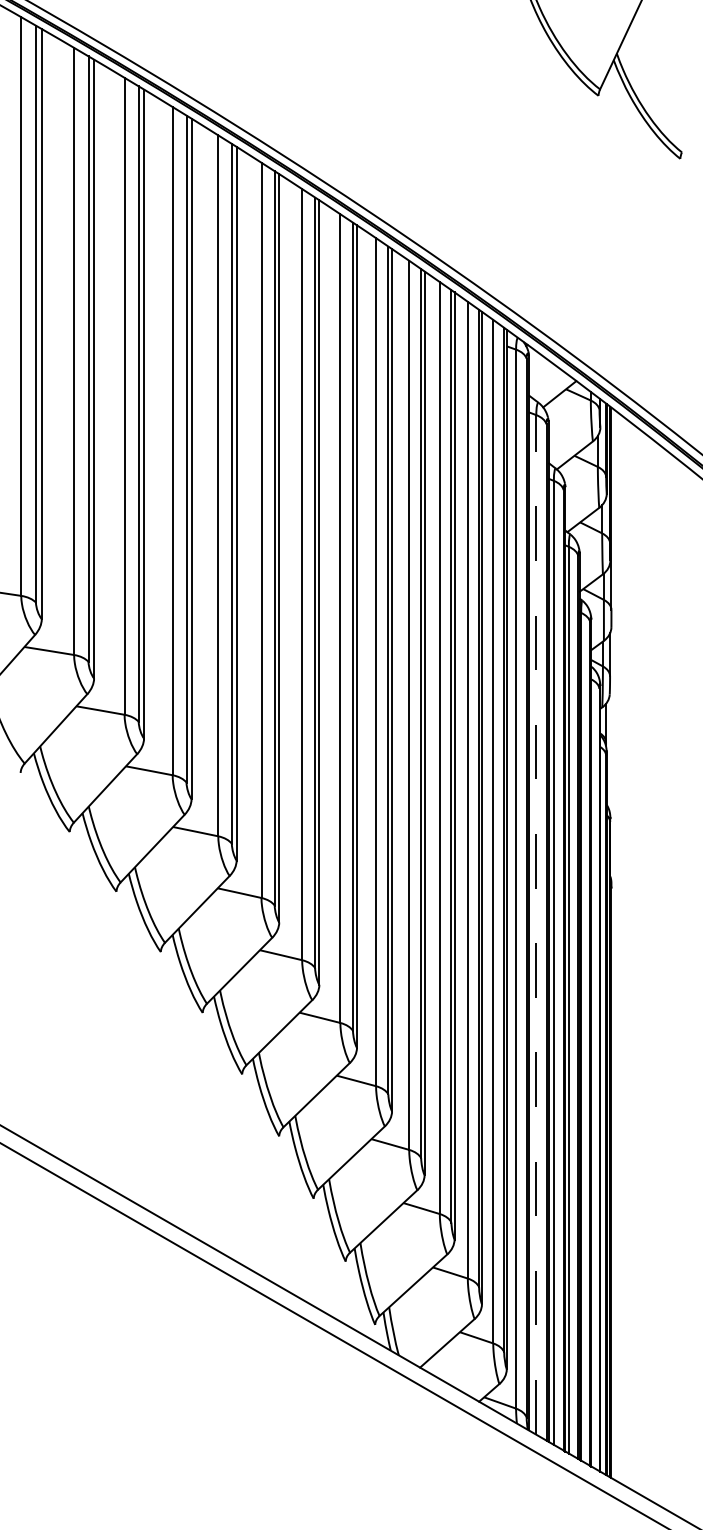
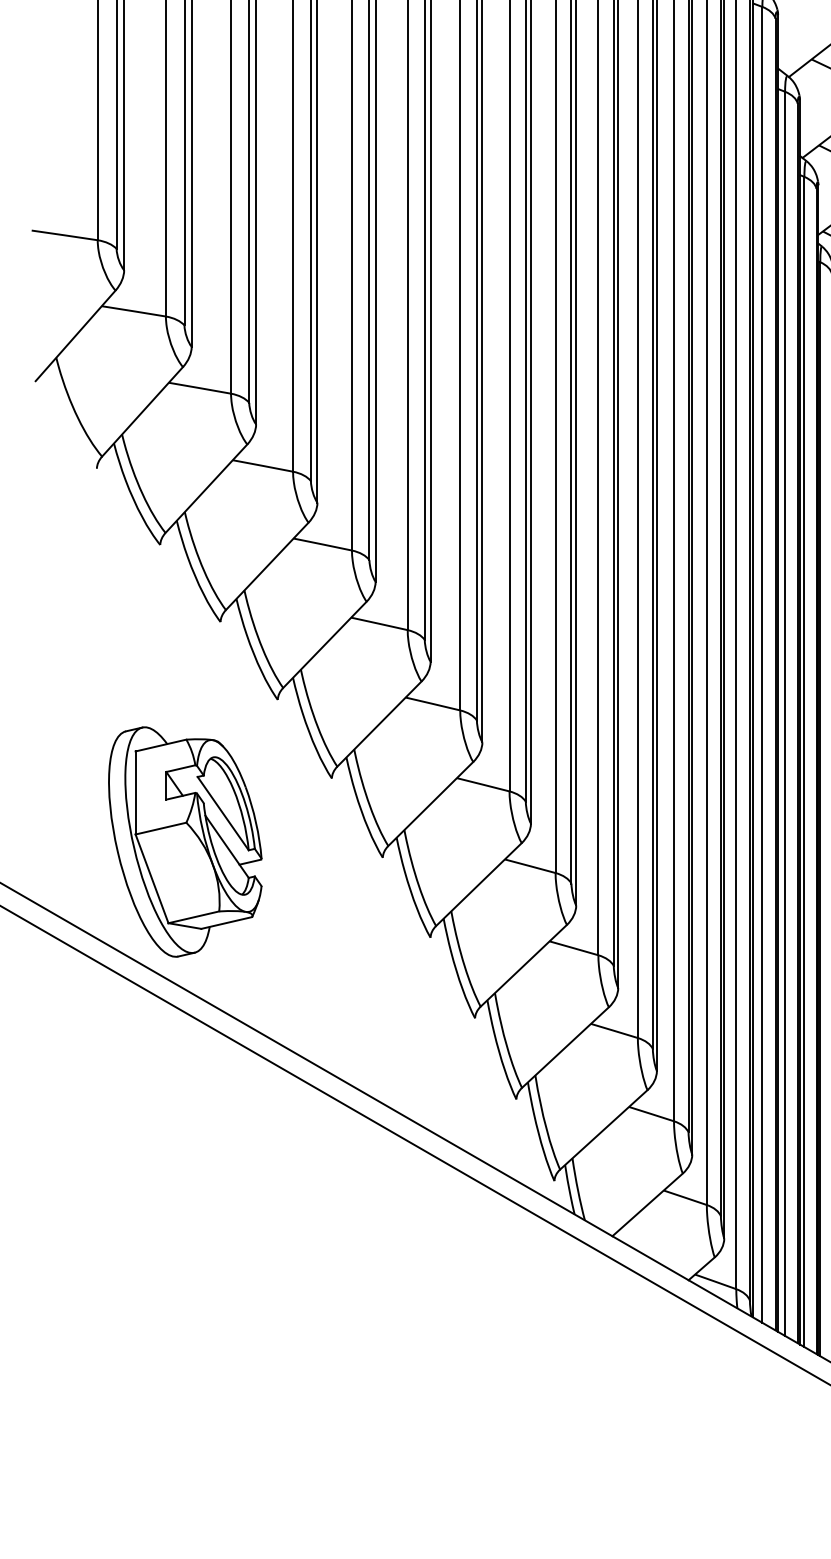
line: (536, 924) -> (762, 664), dashed -> solid
part: (89, 1061) -> (185, 841), added

